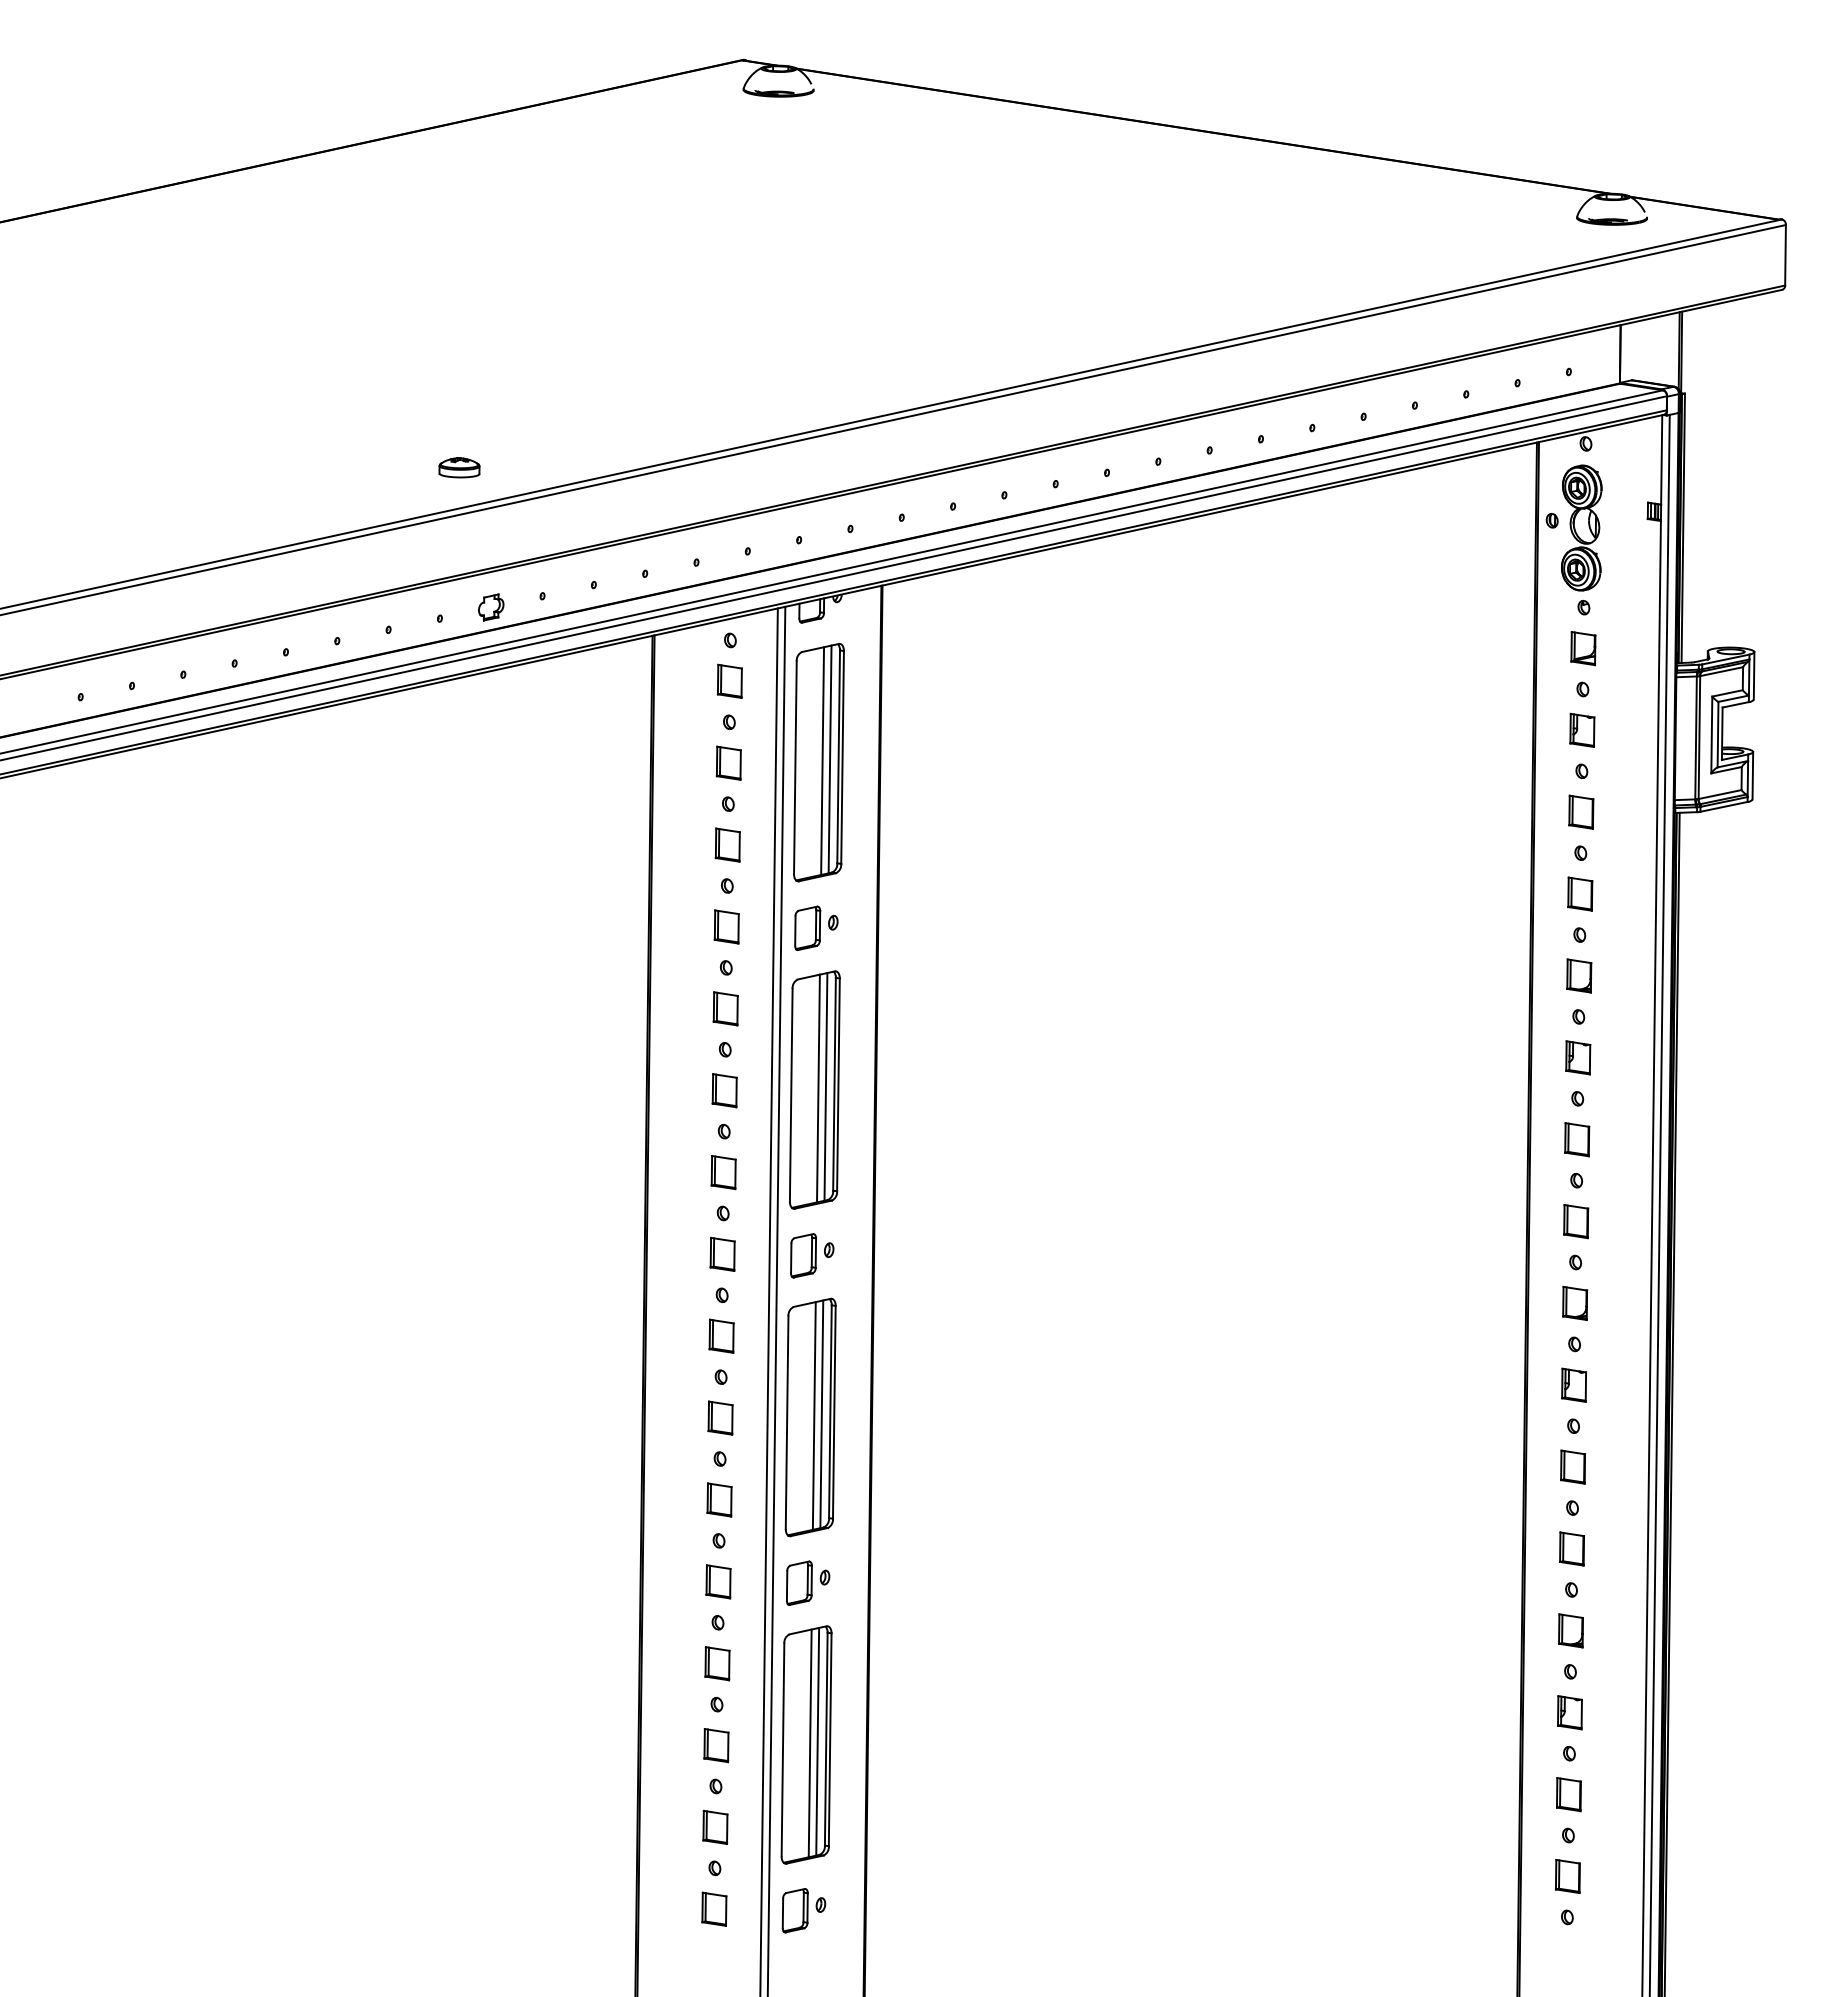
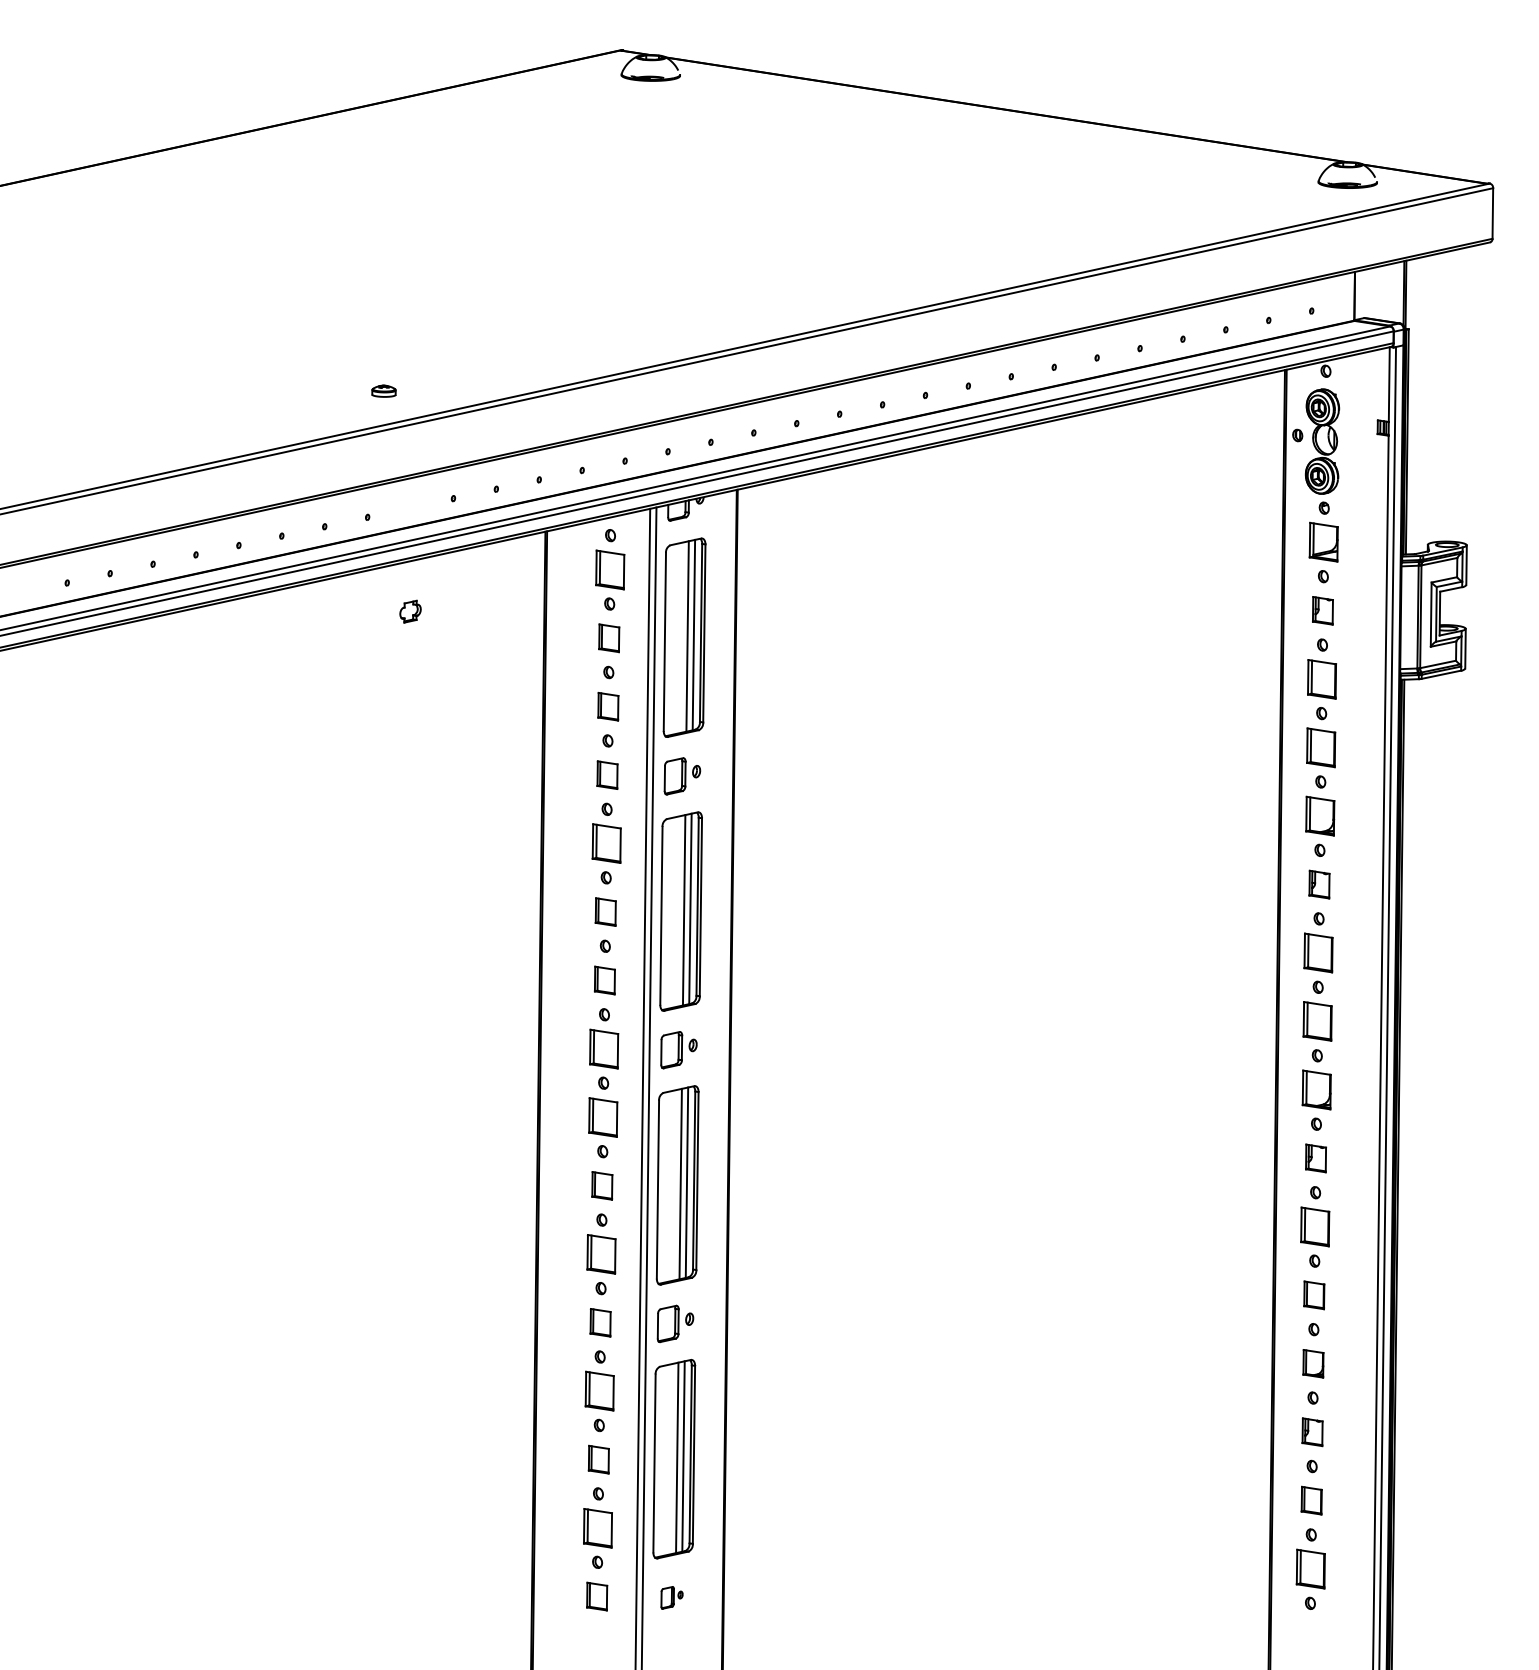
part: (459, 467) -> (384, 390), size x0.7
part: (491, 607) -> (410, 611), moved
part: (1583, 648) -> (1323, 542), size x1.4
part: (729, 680) -> (609, 569), size x1.4
part: (1581, 811) -> (1322, 678), size x1.4
part: (1580, 893) -> (1321, 747), size x1.4
part: (1579, 975) -> (1320, 815), size x1.4
part: (725, 1008) -> (606, 843), size x1.4
part: (1577, 1139) -> (1318, 952), size x1.4
part: (1576, 1221) -> (1318, 1021), size x1.4
part: (722, 1253) -> (603, 1048), size x1.4
part: (1575, 1303) -> (1317, 1090), size x1.4
part: (721, 1335) -> (603, 1116), size x1.4
part: (1572, 1466) -> (1314, 1226), size x1.4
part: (719, 1499) -> (601, 1253), size x1.4
part: (717, 1663) -> (599, 1391), size x1.4
part: (715, 1826) -> (598, 1527), size x1.4
part: (1567, 1876) -> (1310, 1569), size x1.4
part: (803, 1910) -> (671, 1597), size x0.6

